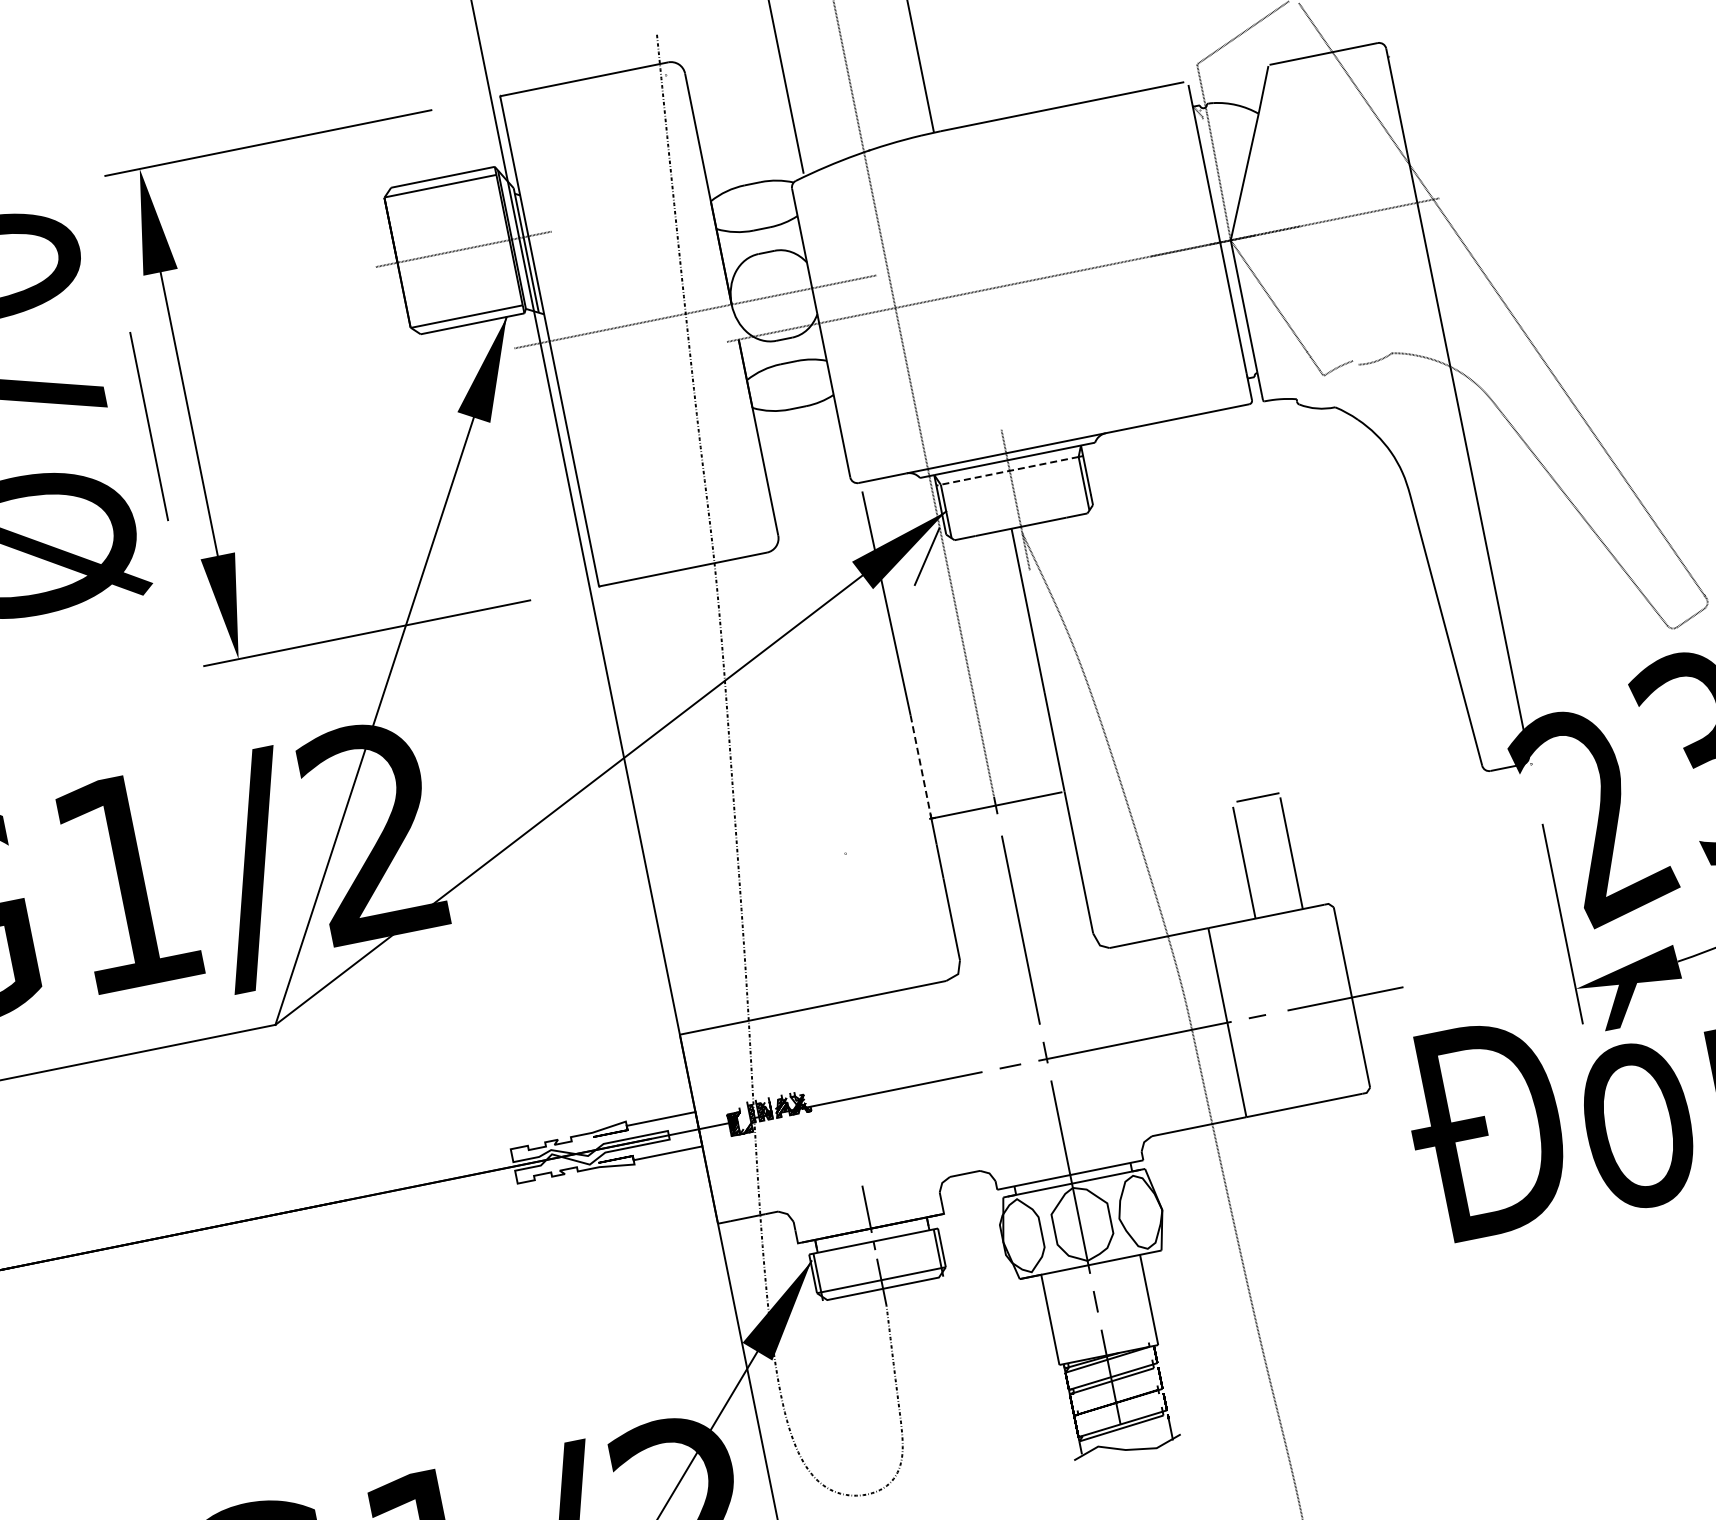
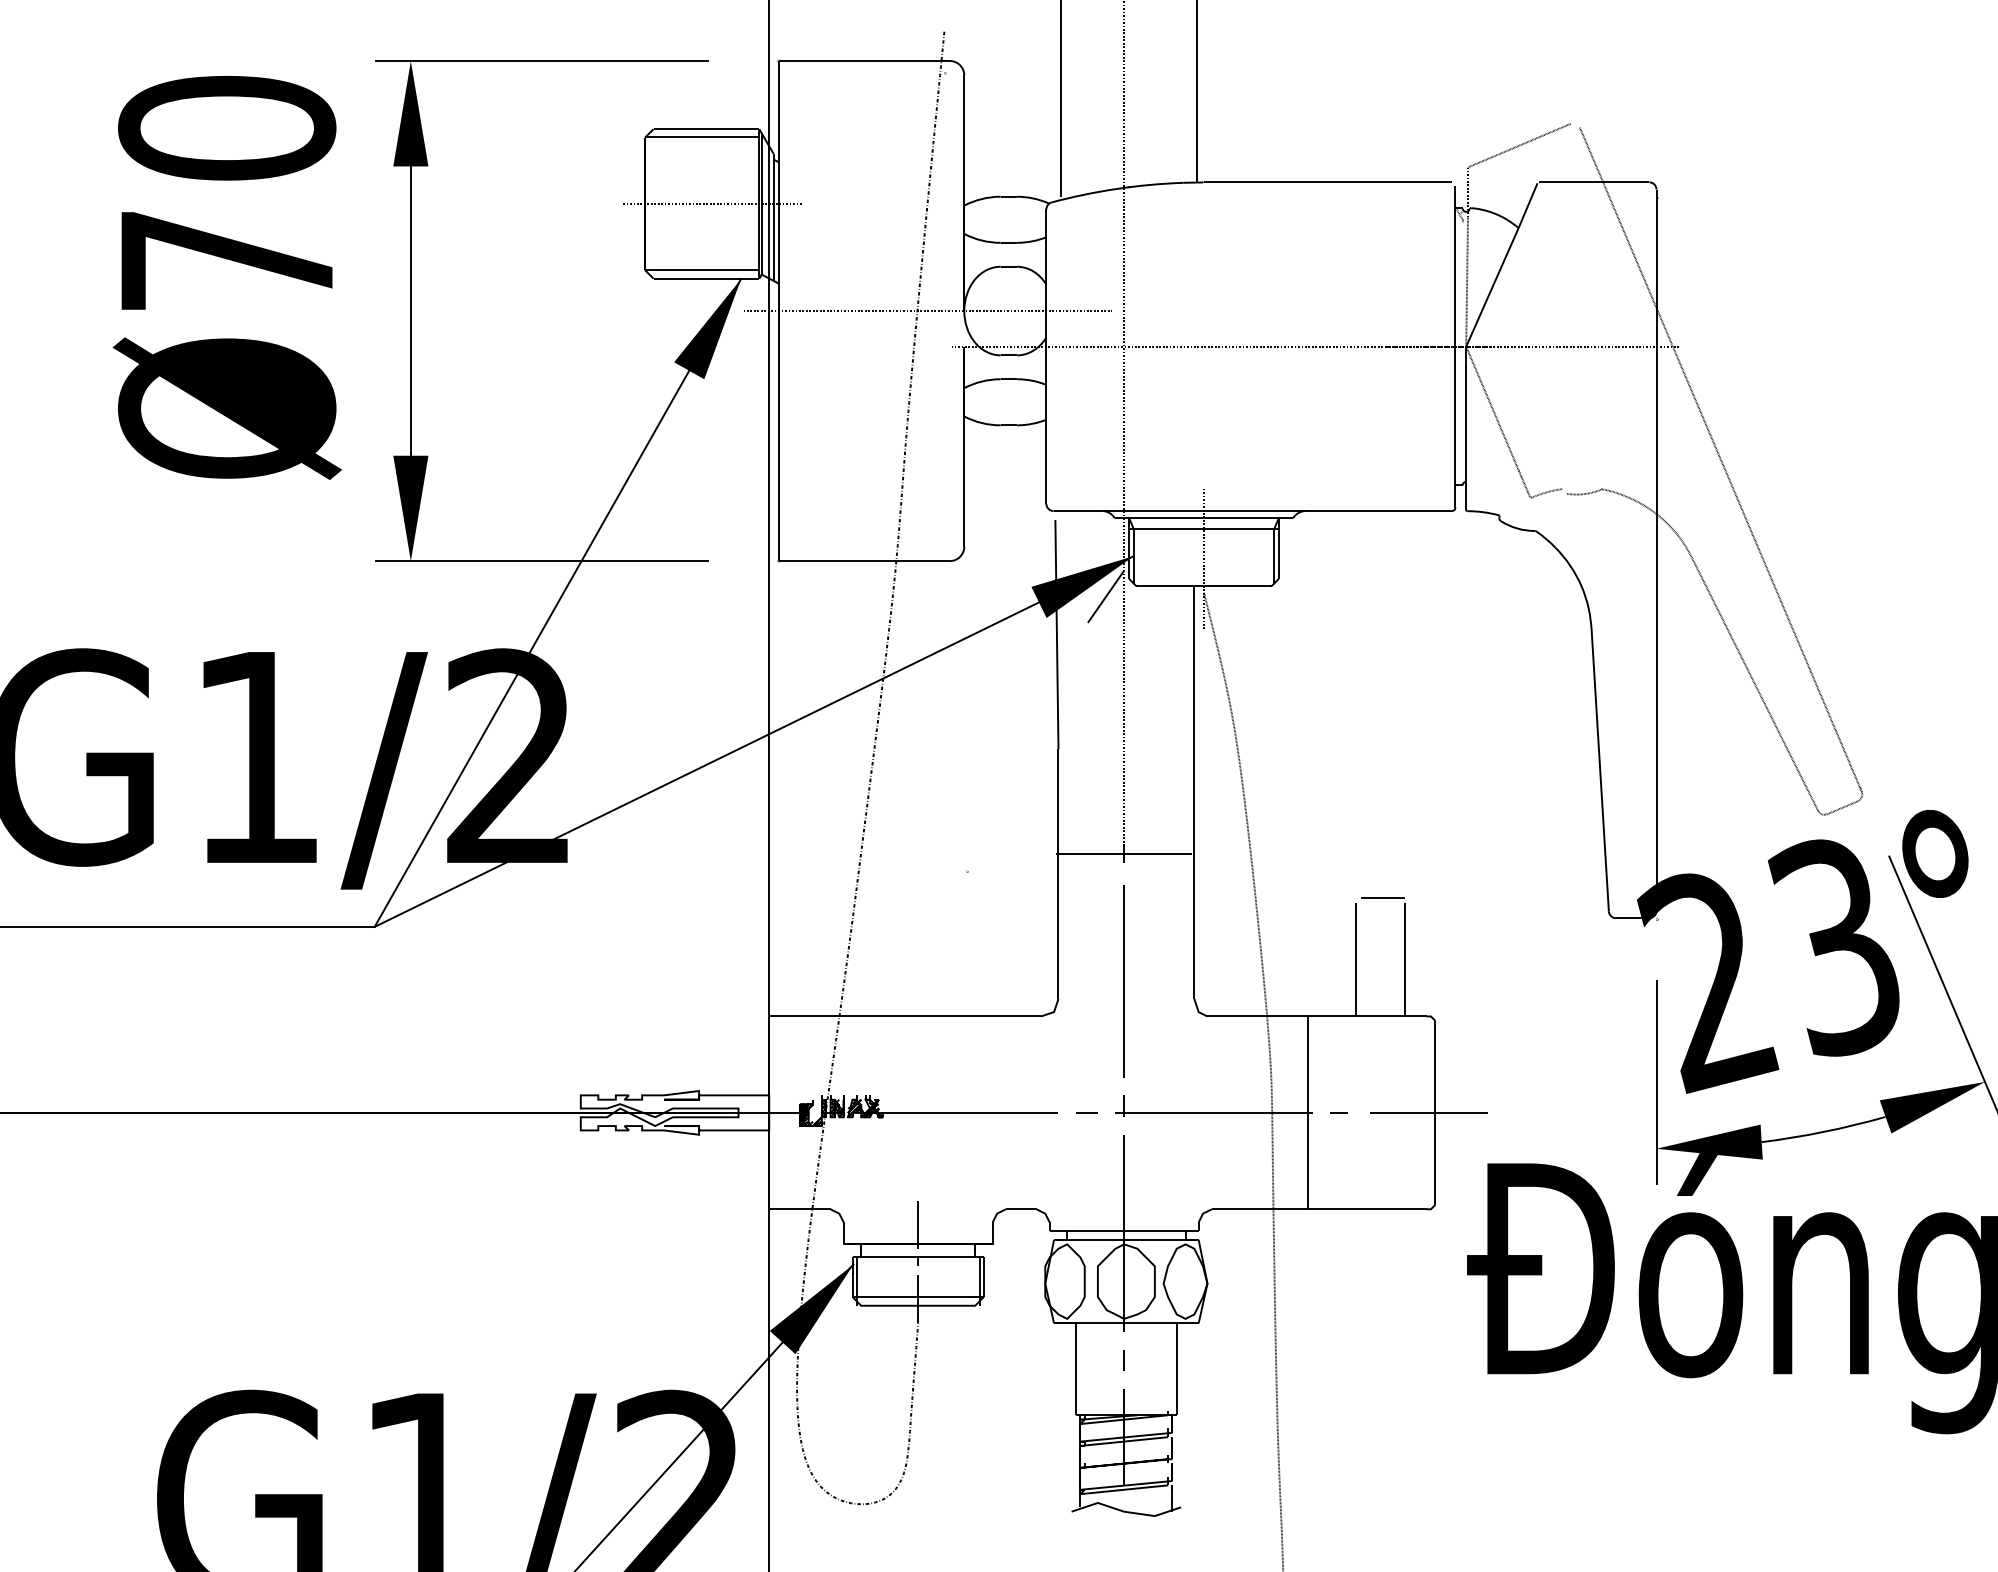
line: (148, 426) -> (368, 315), removed
line: (1007, 470) -> (1201, 528), dashed -> solid
line: (920, 766) -> (1058, 801), dashed -> solid

